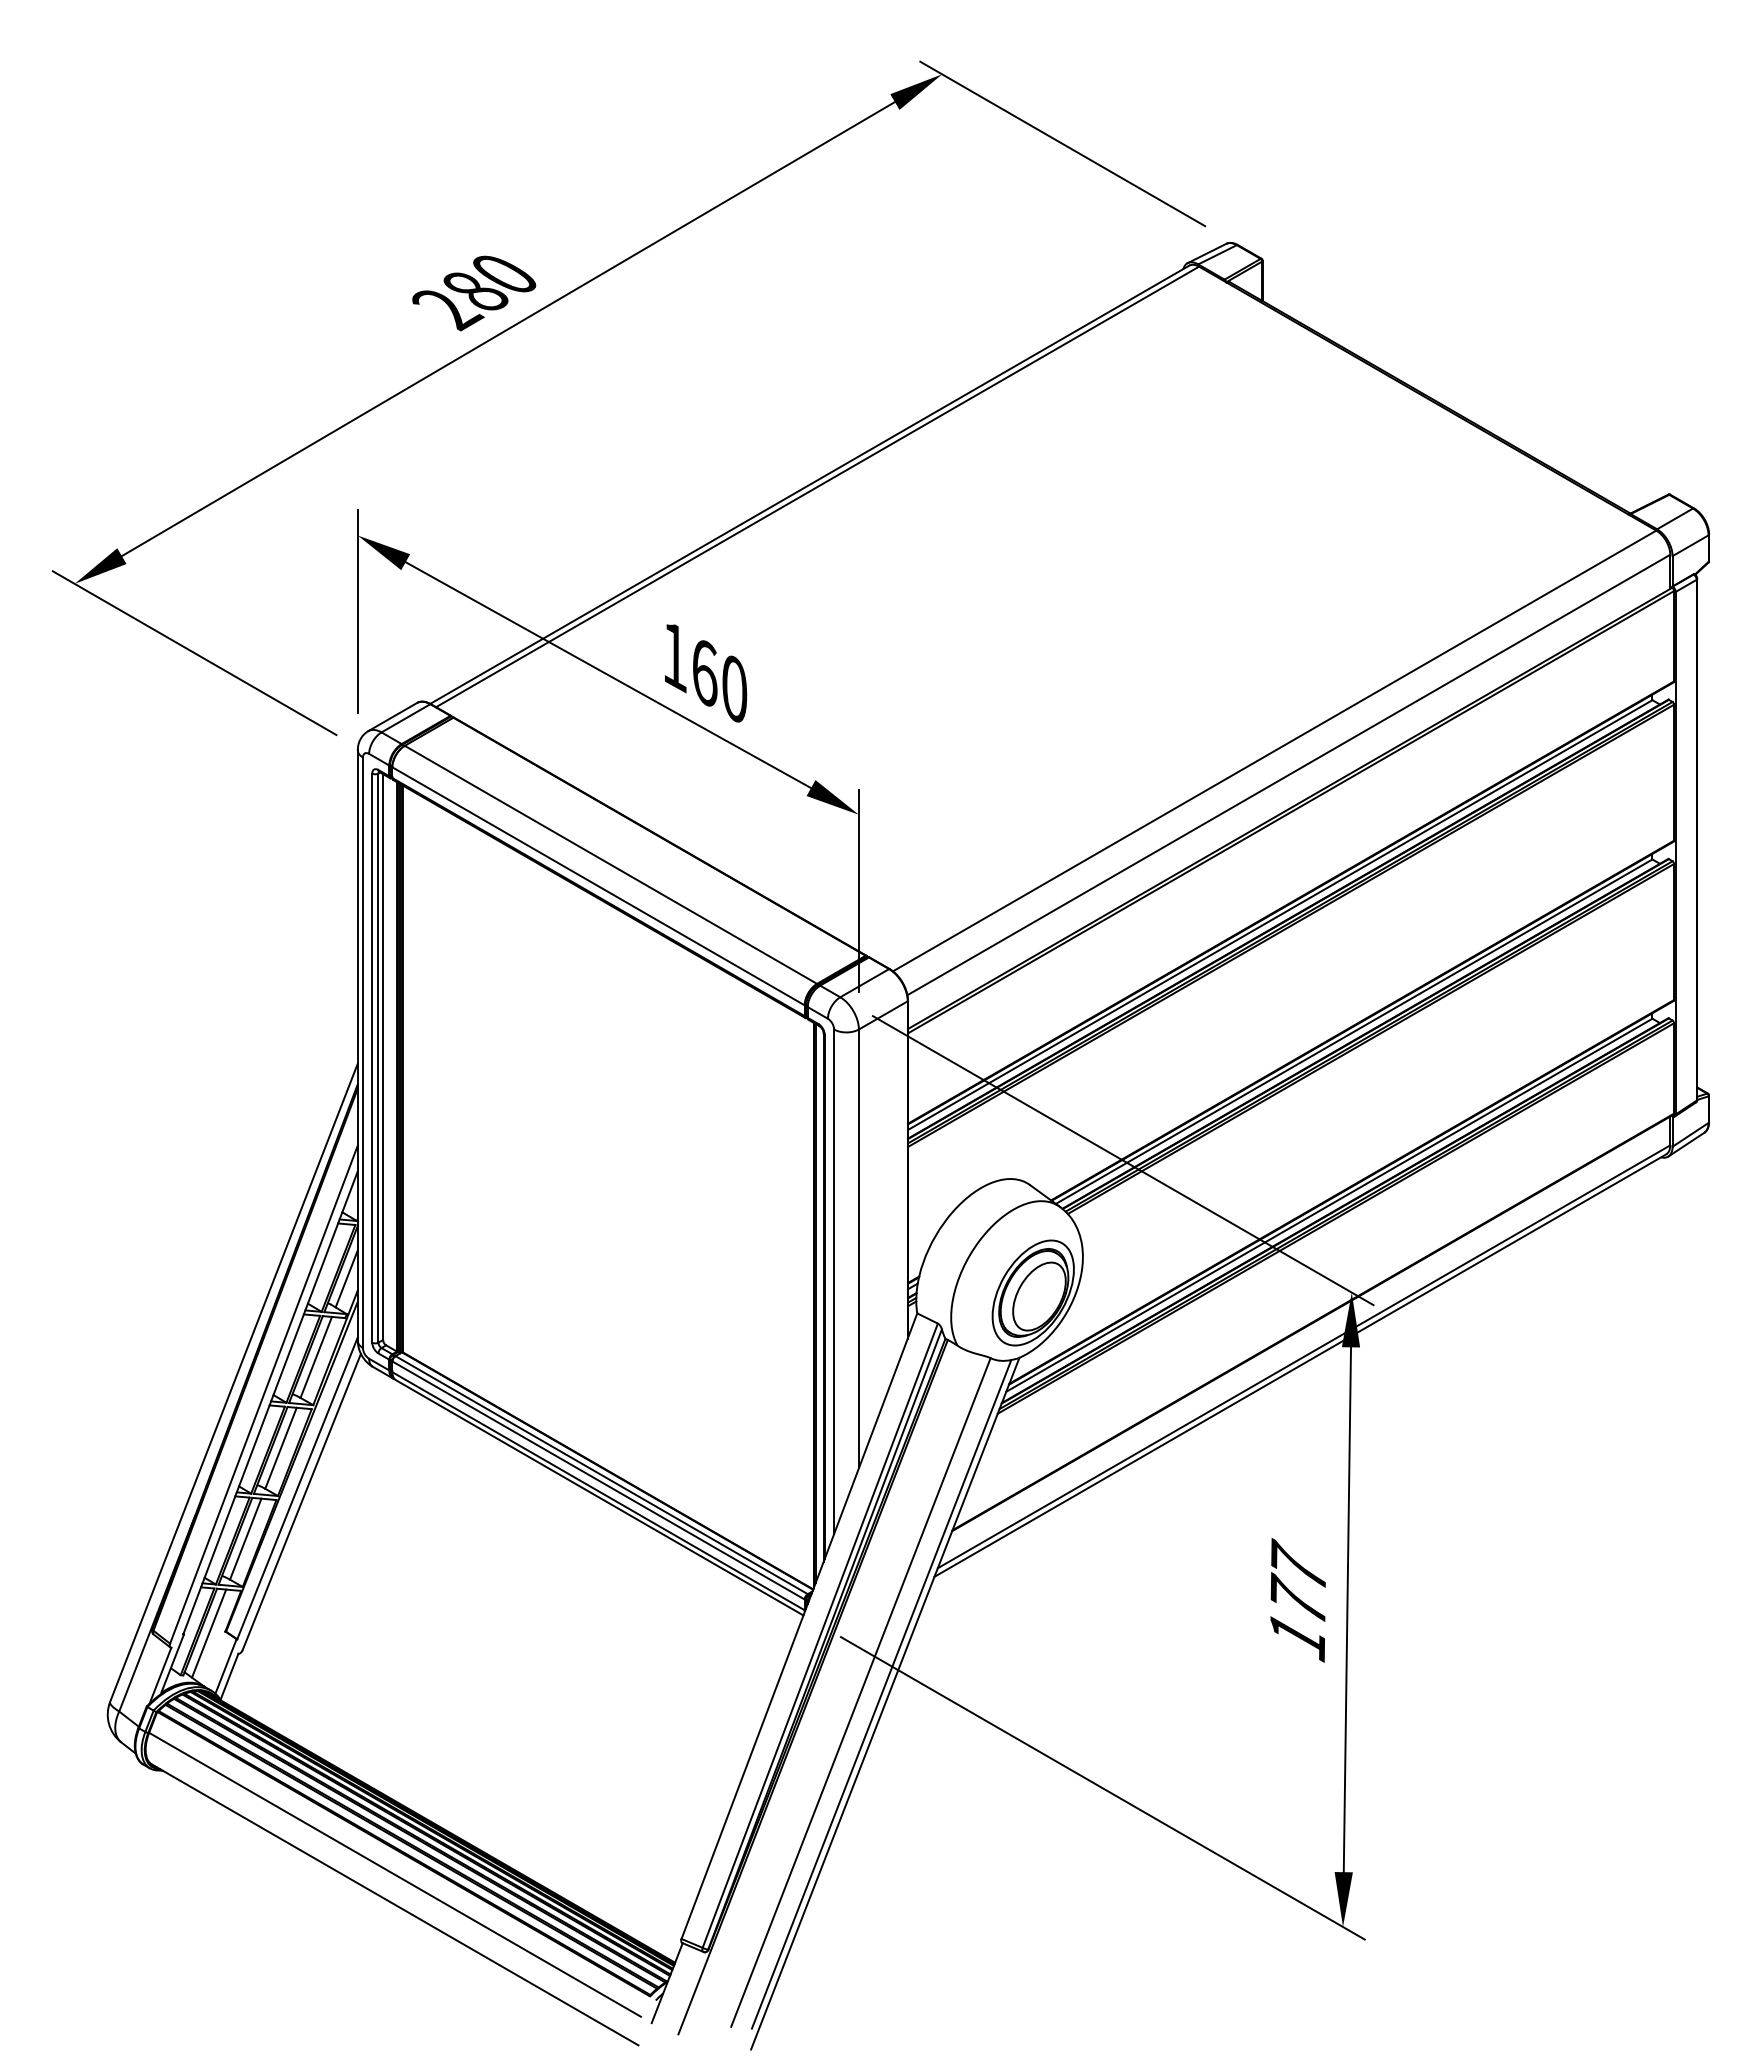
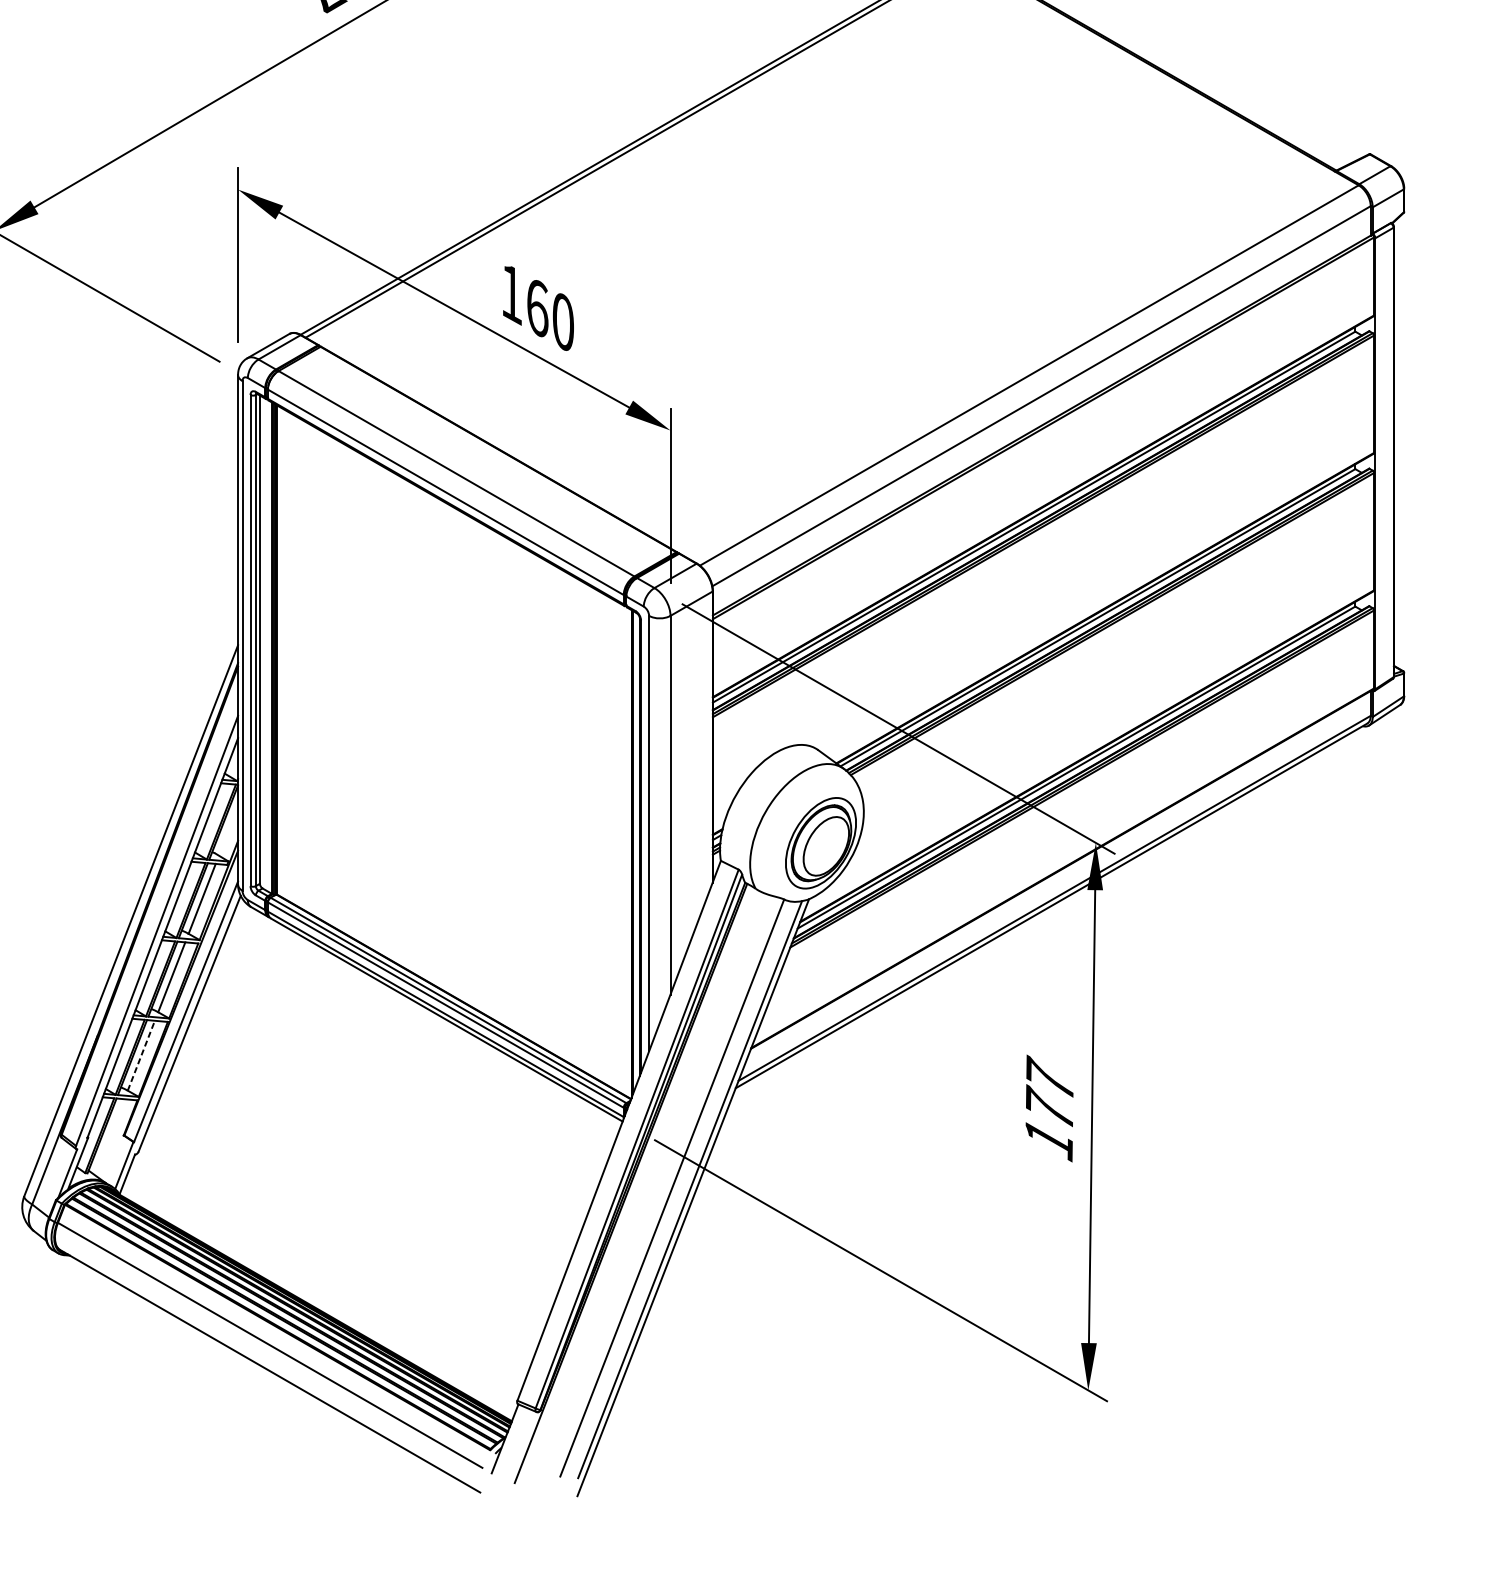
line: (346, 1278) -> (228, 830), removed
line: (245, 1538) -> (141, 1055), solid -> dashed
line: (209, 1633) -> (110, 1137), removed

